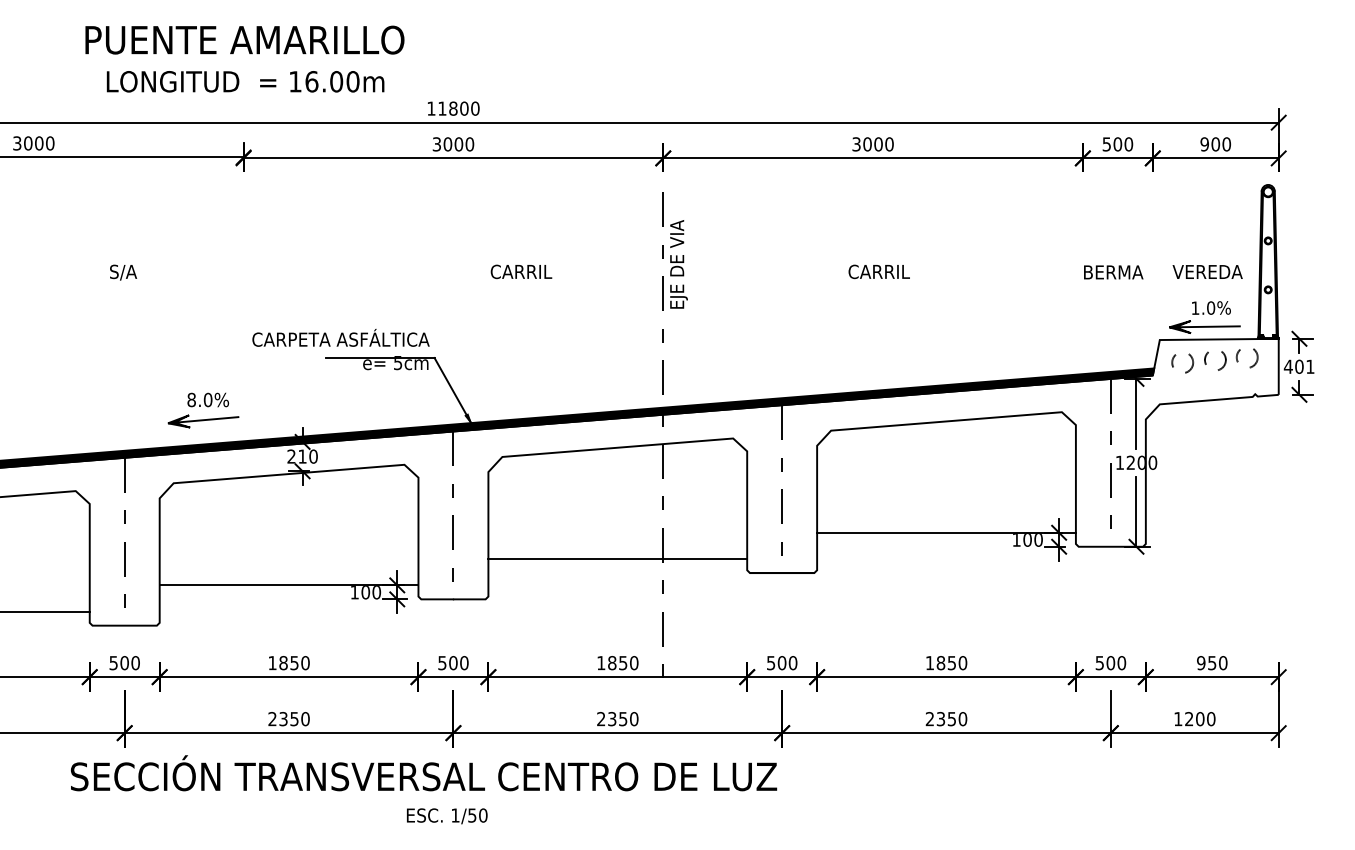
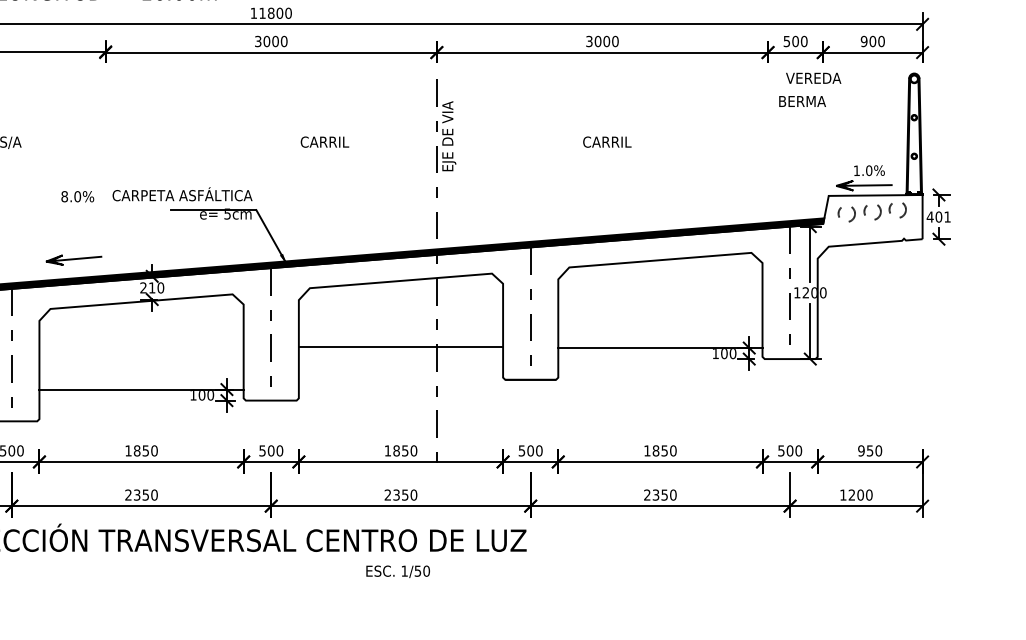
text: (1207, 271) -> (813, 77), moved
text: (1113, 272) -> (802, 101), moved
text: (207, 399) -> (77, 196), moved
line: (617, 559) -> (400, 347), moved
text: (447, 816) -> (398, 571), moved

